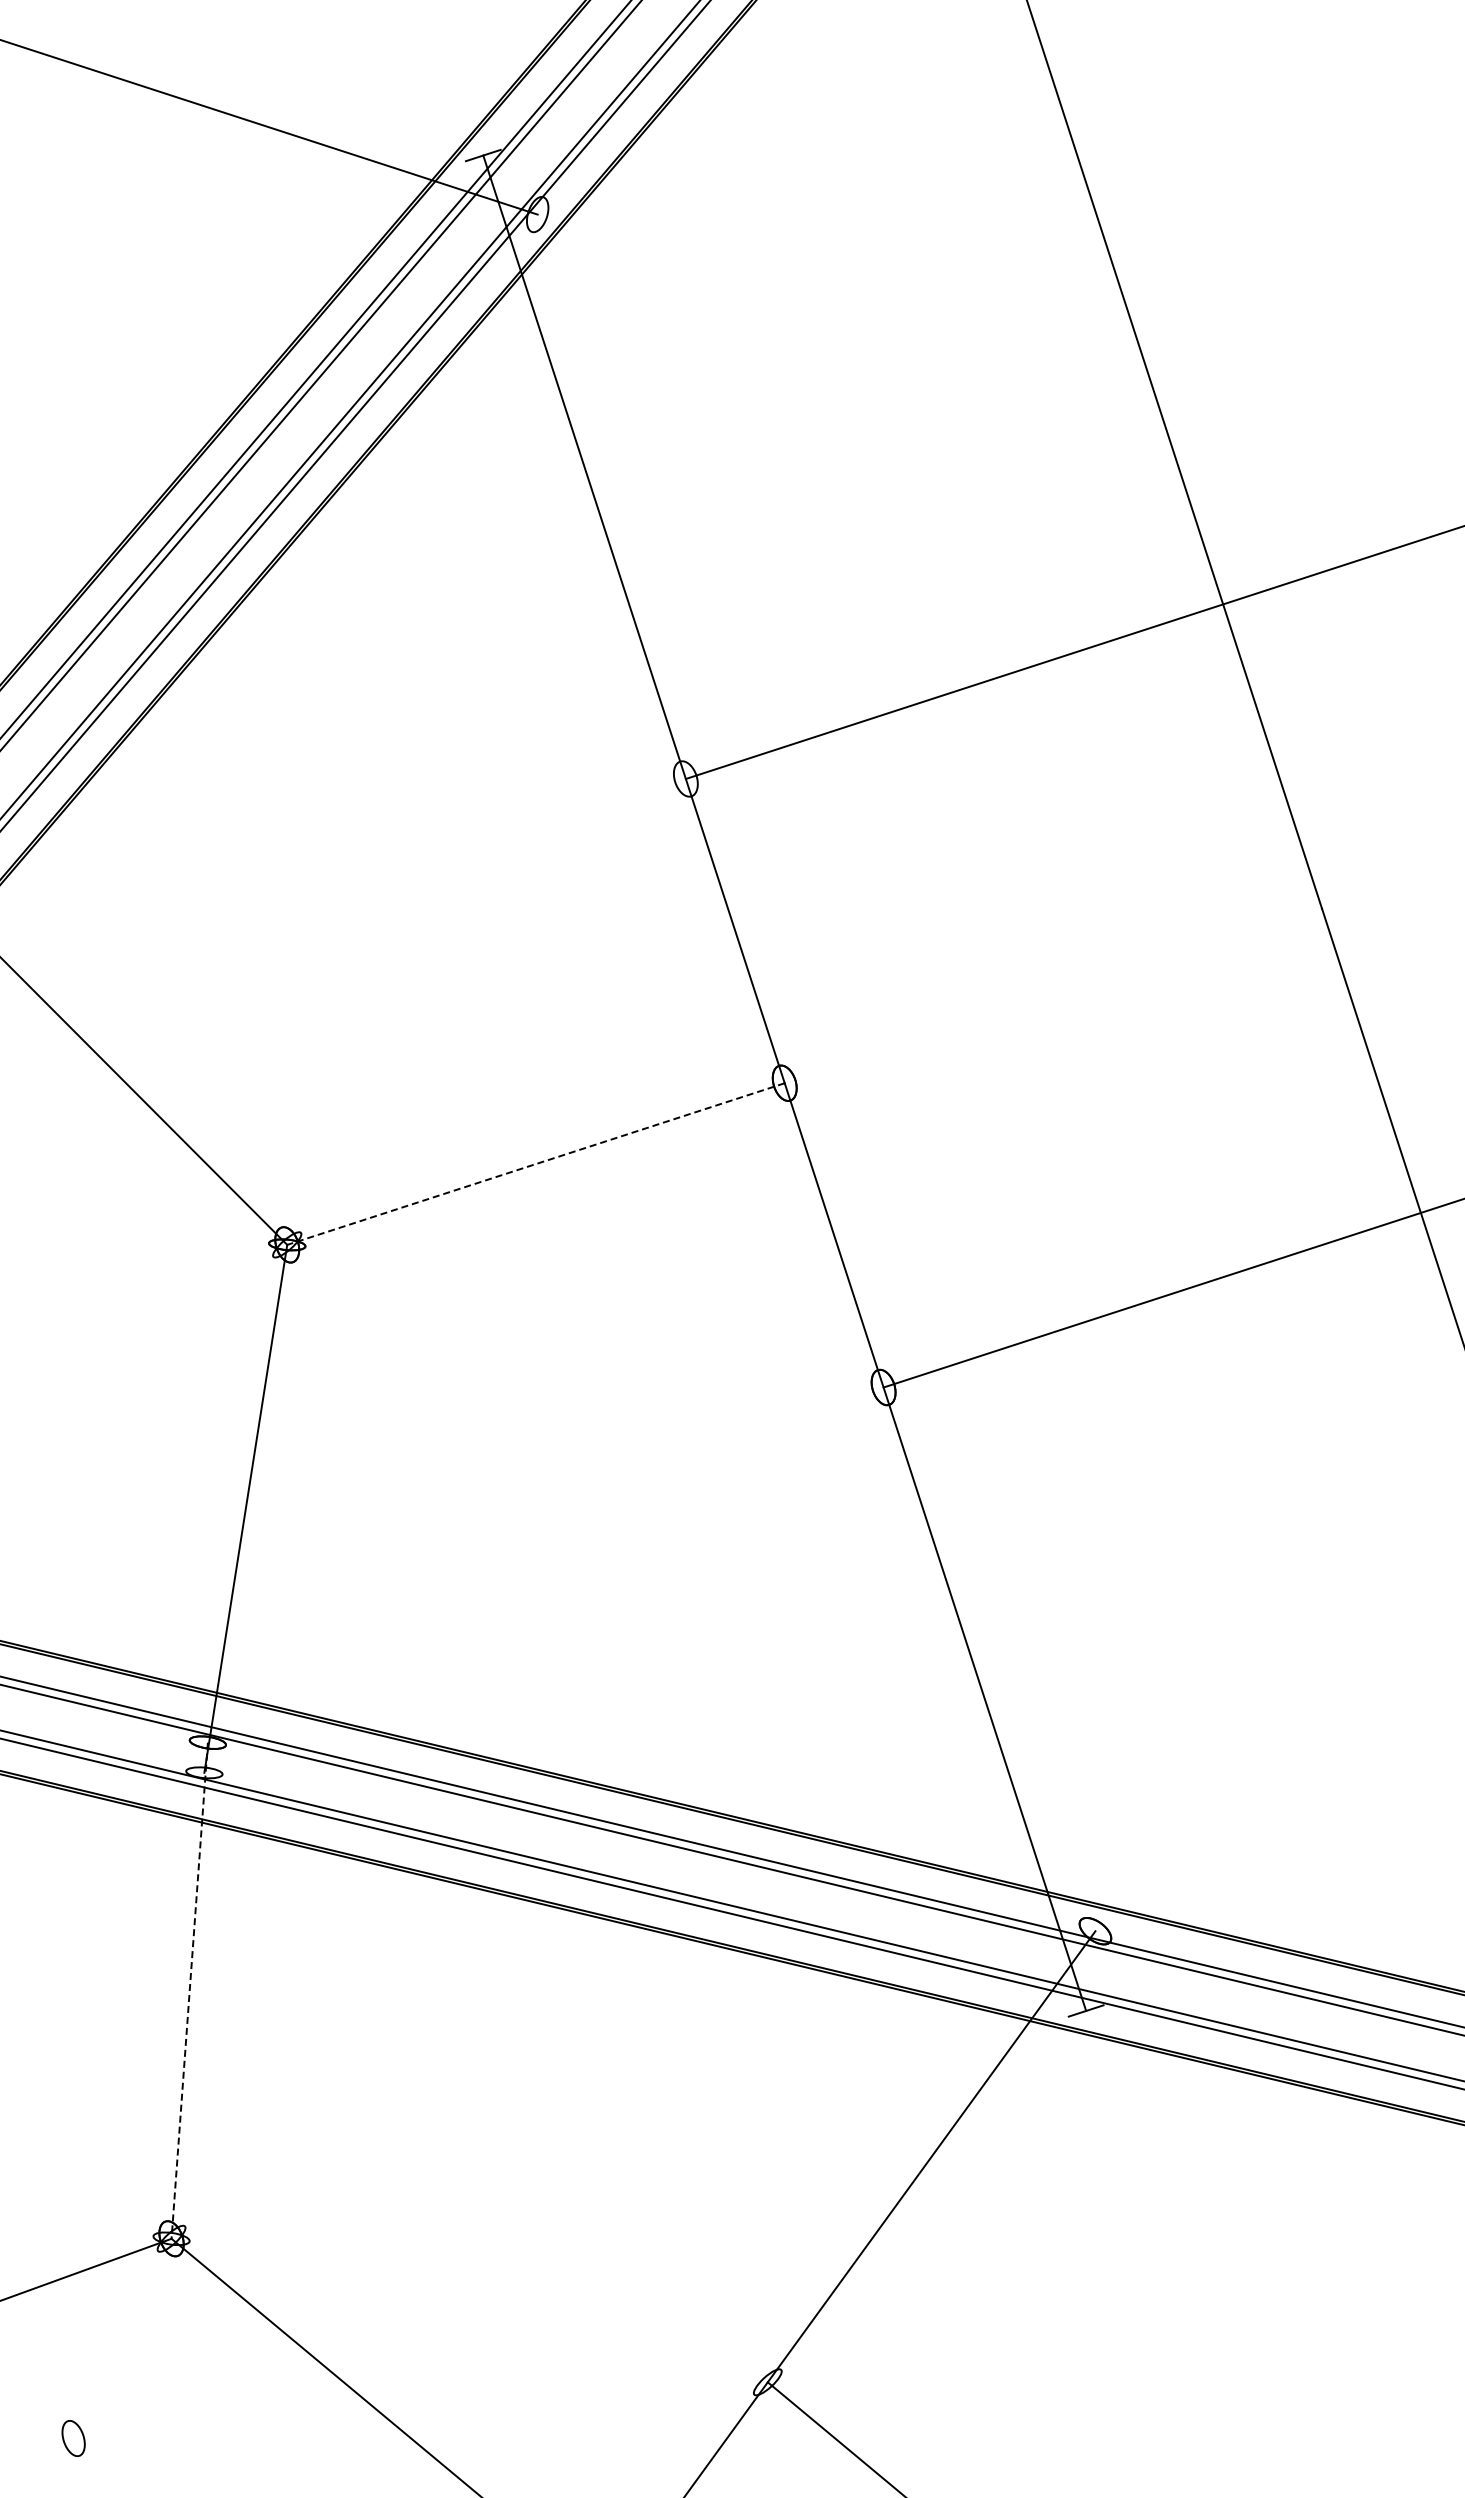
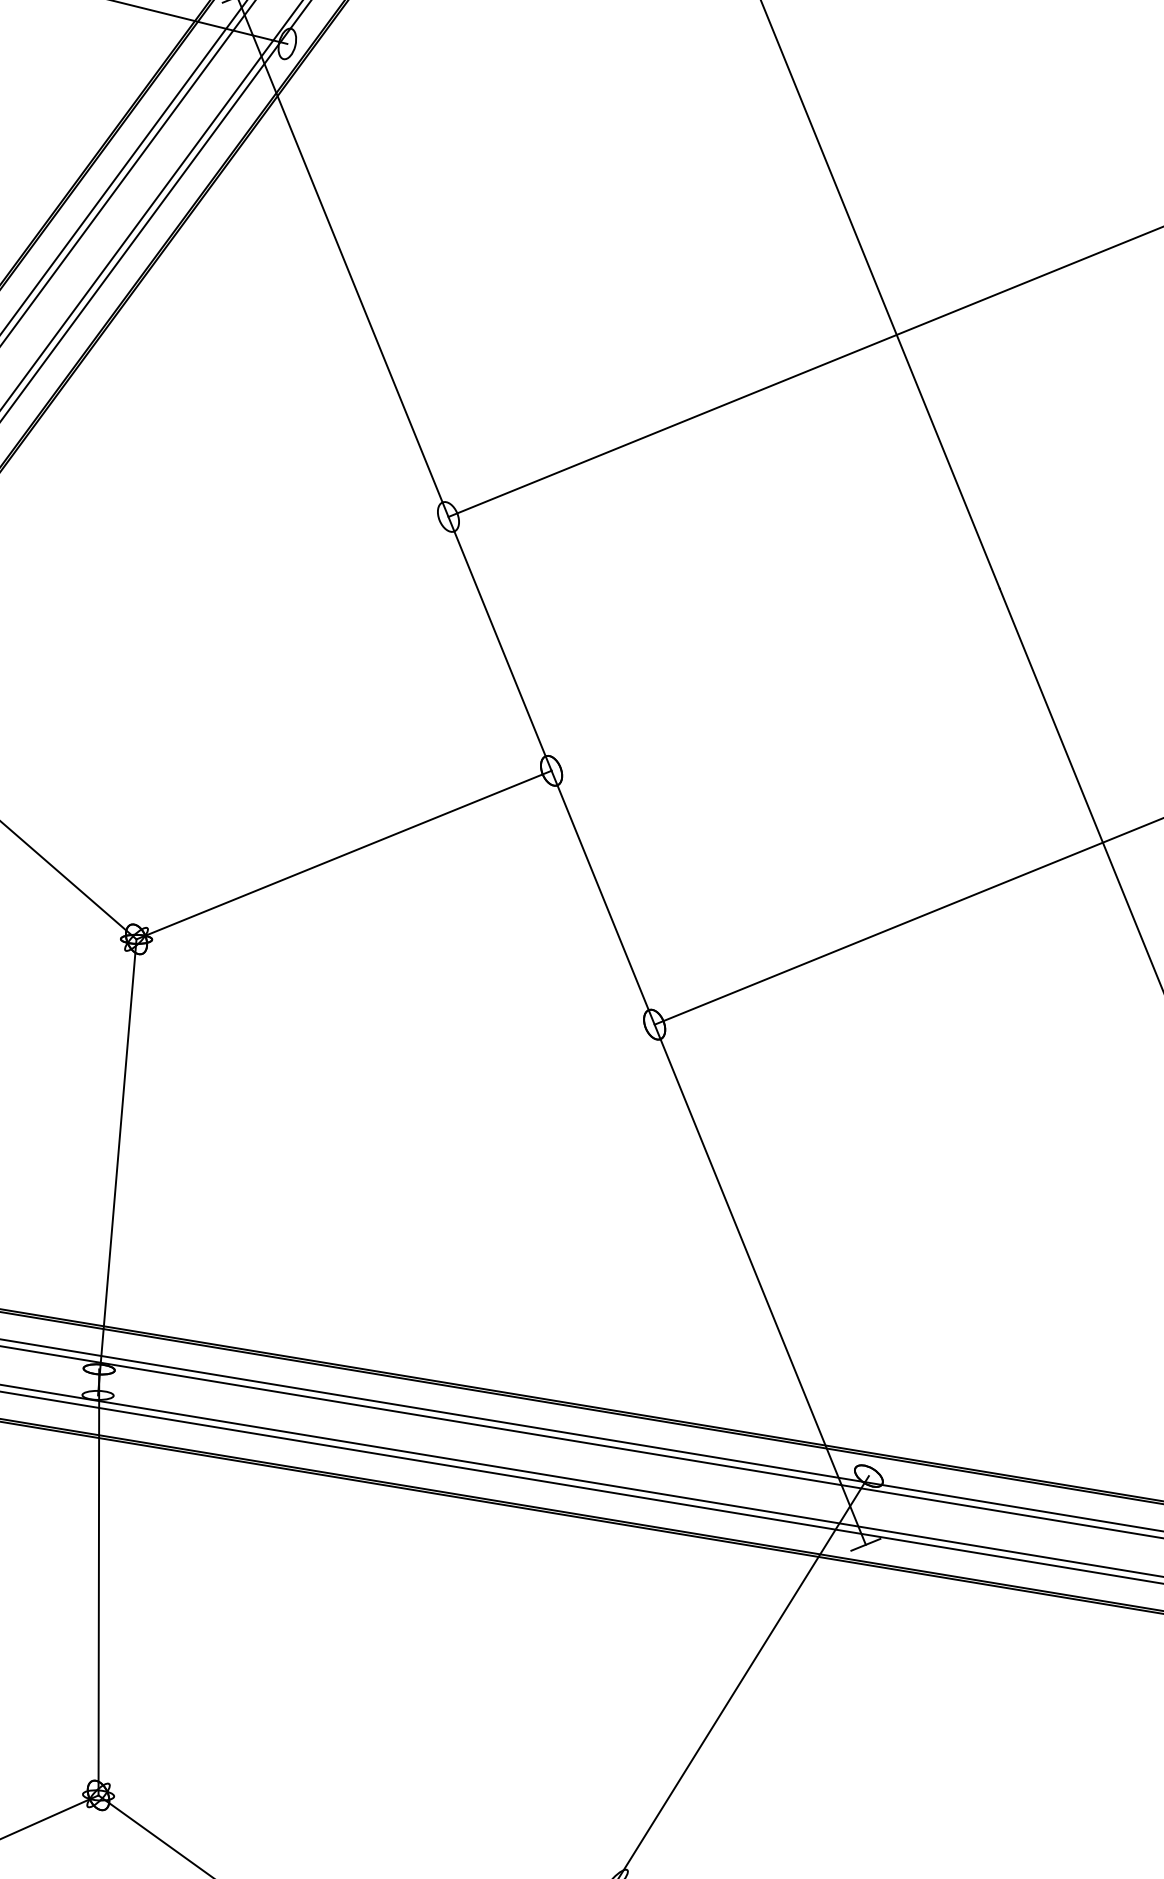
line: (536, 1164) -> (344, 855), dashed -> solid
line: (189, 1990) -> (98, 1582), dashed -> solid

